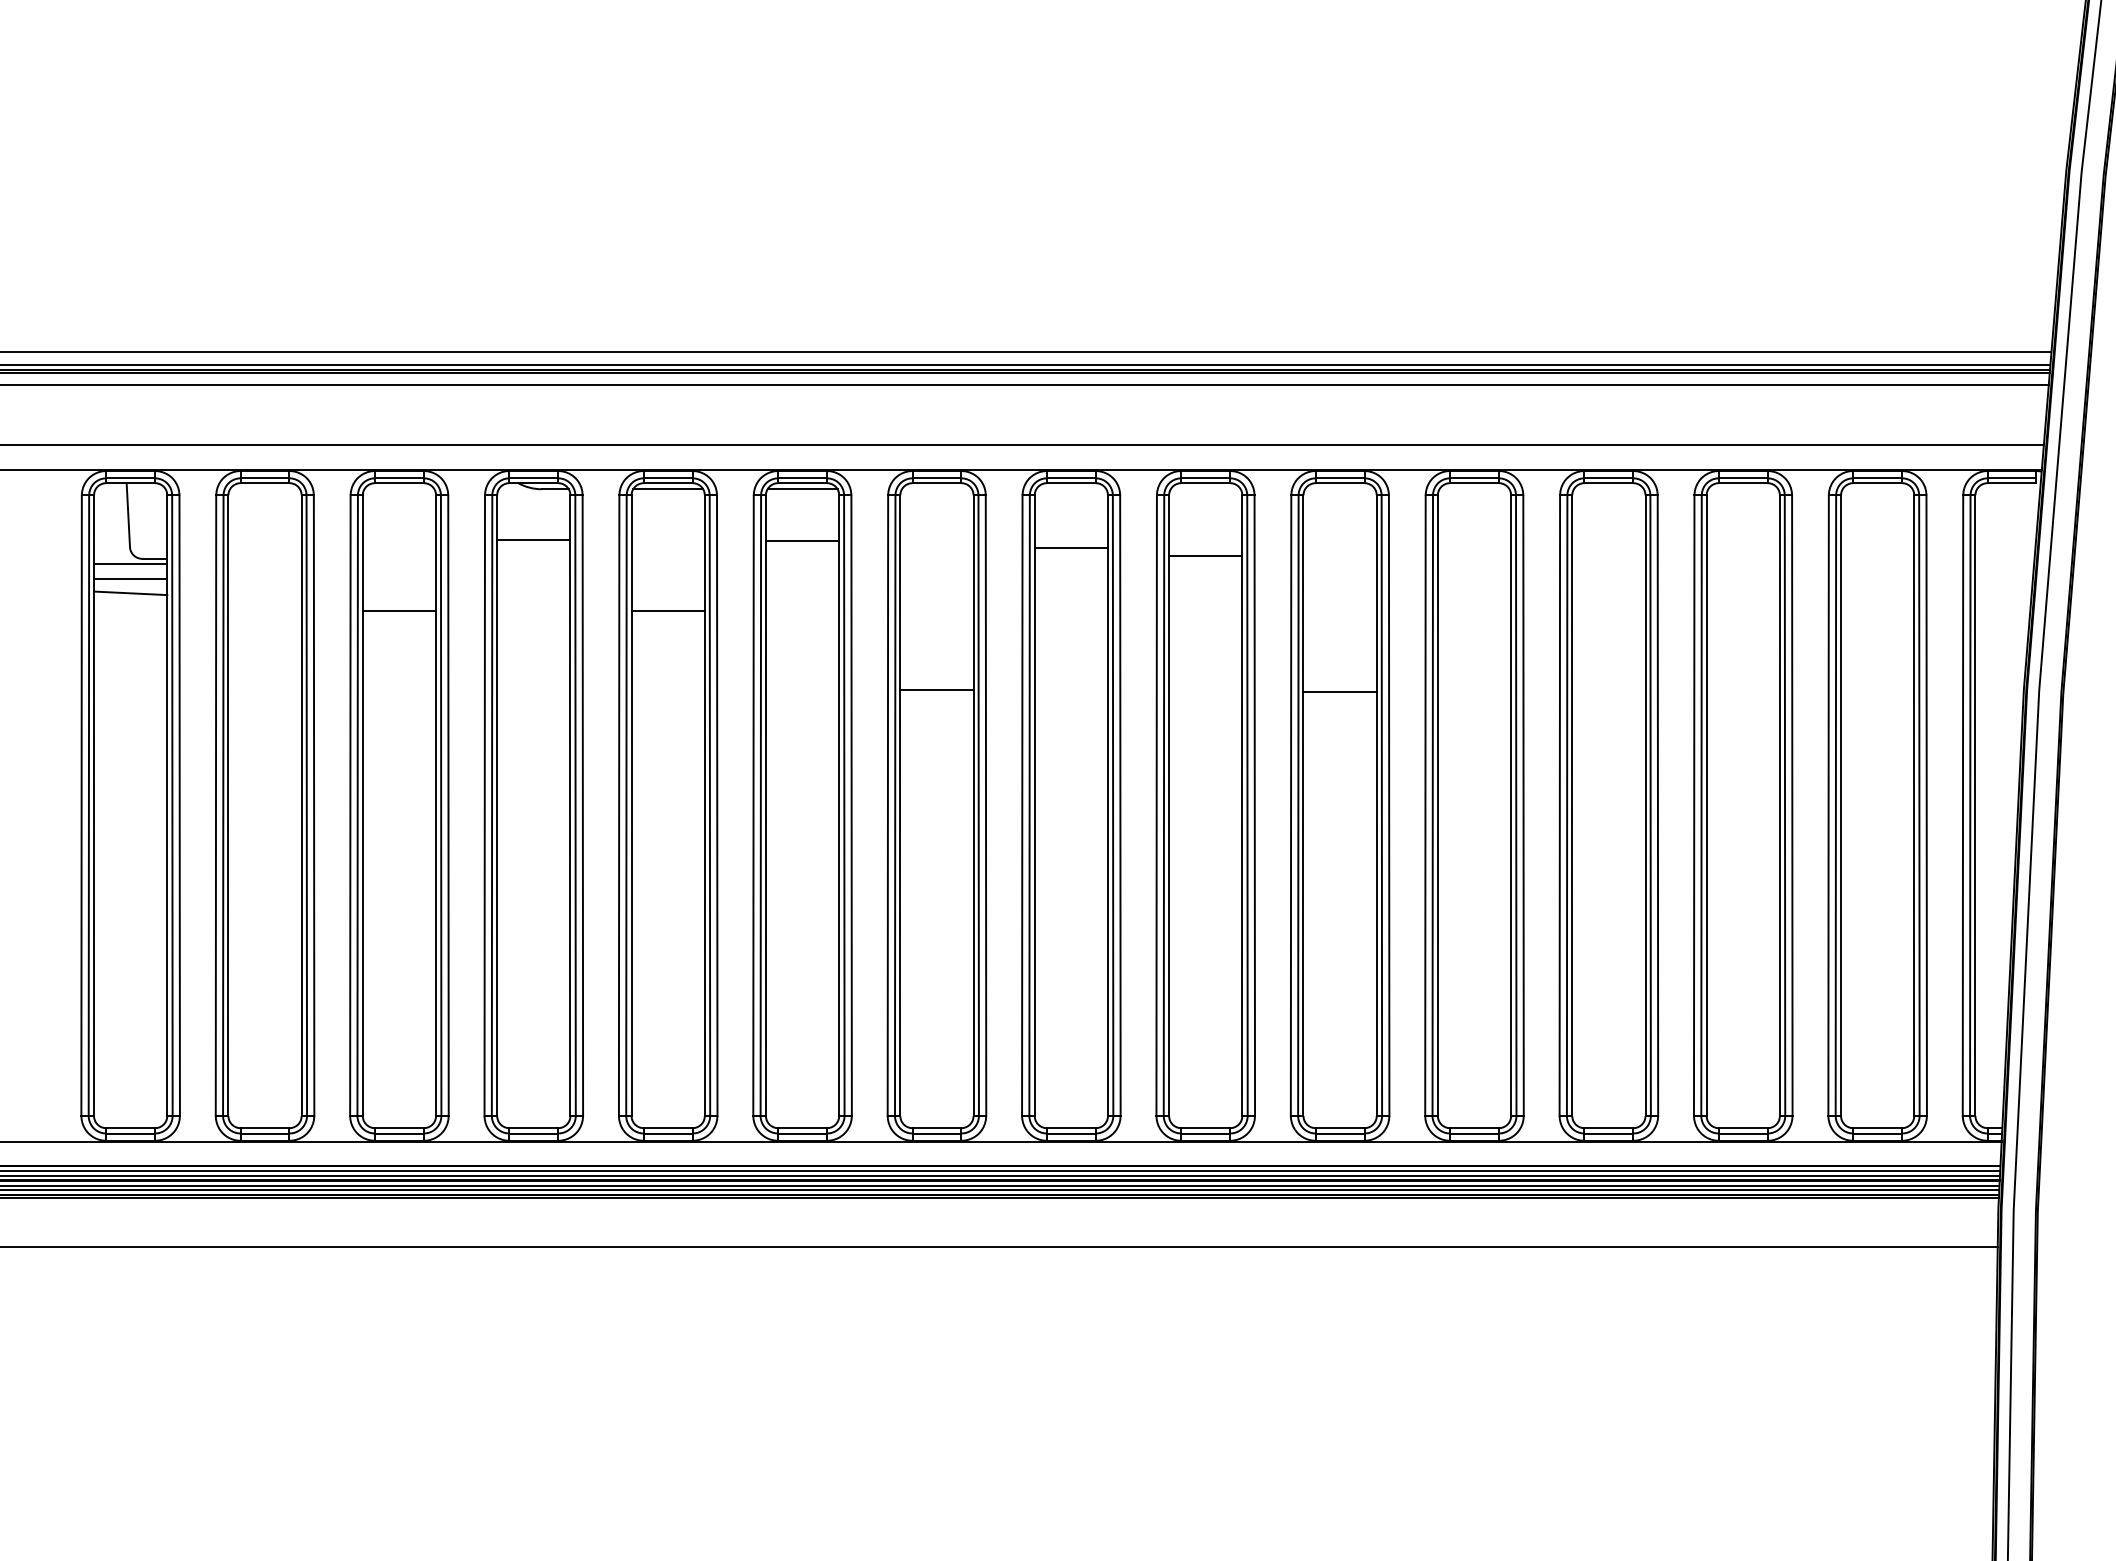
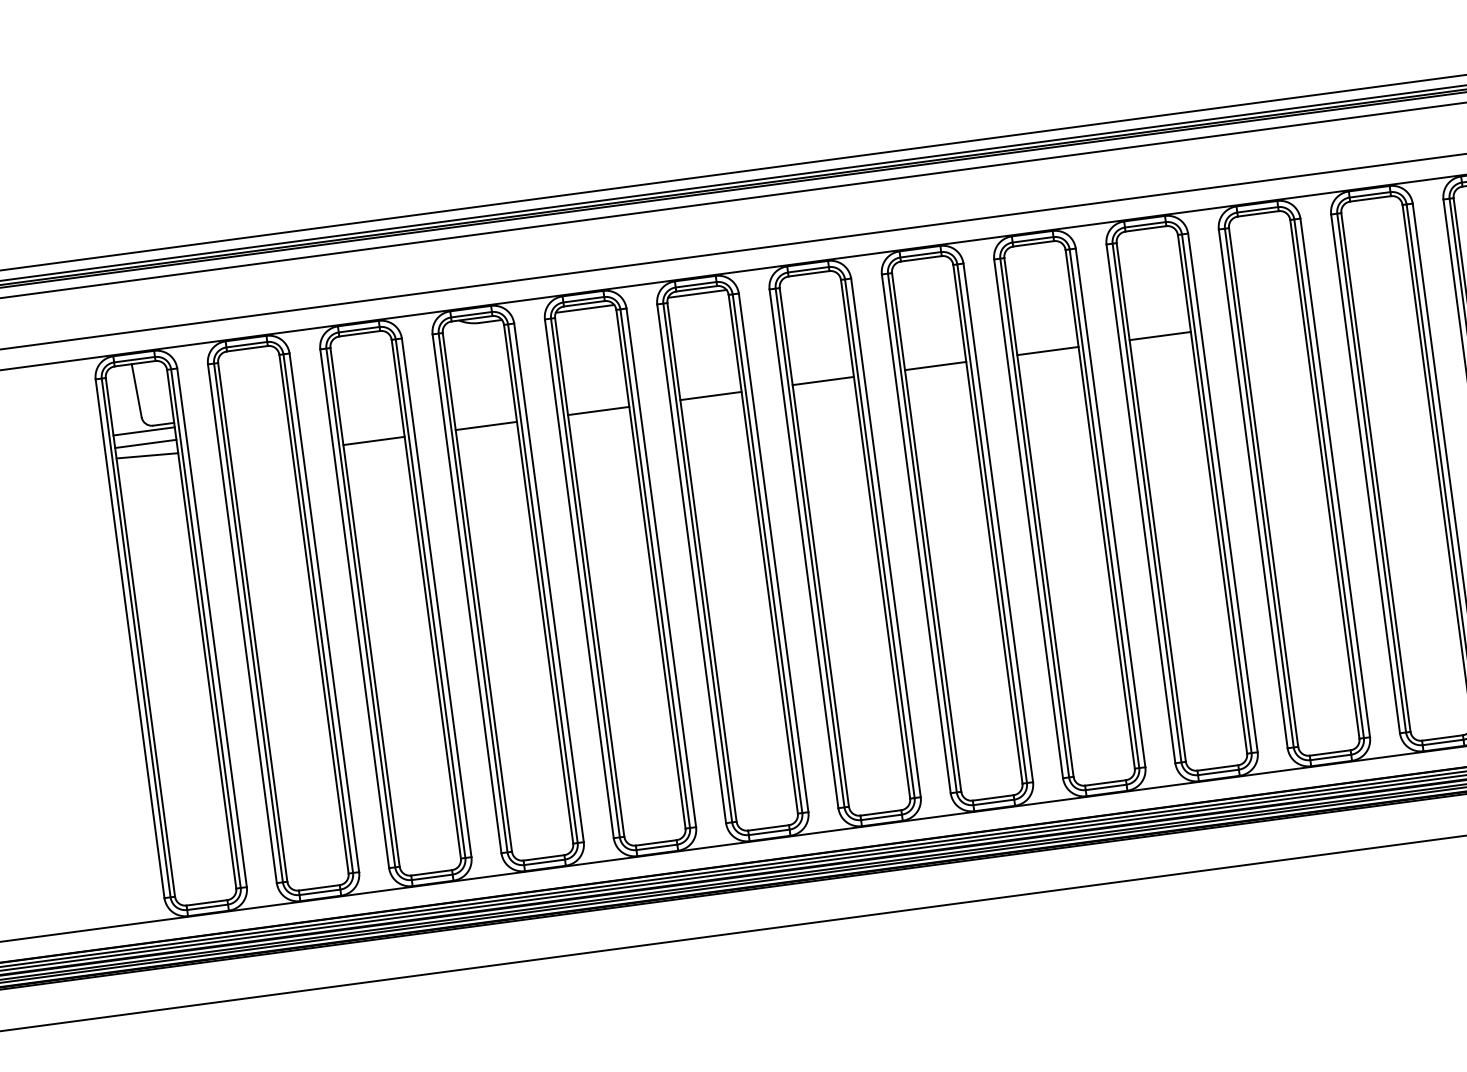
line: (533, 540) -> (486, 426), moved
line: (802, 541) -> (710, 396), moved
line: (1071, 548) -> (935, 366), moved
line: (1205, 556) -> (1047, 351), moved
line: (936, 690) -> (822, 381), moved
line: (1339, 692) -> (1159, 336), moved

